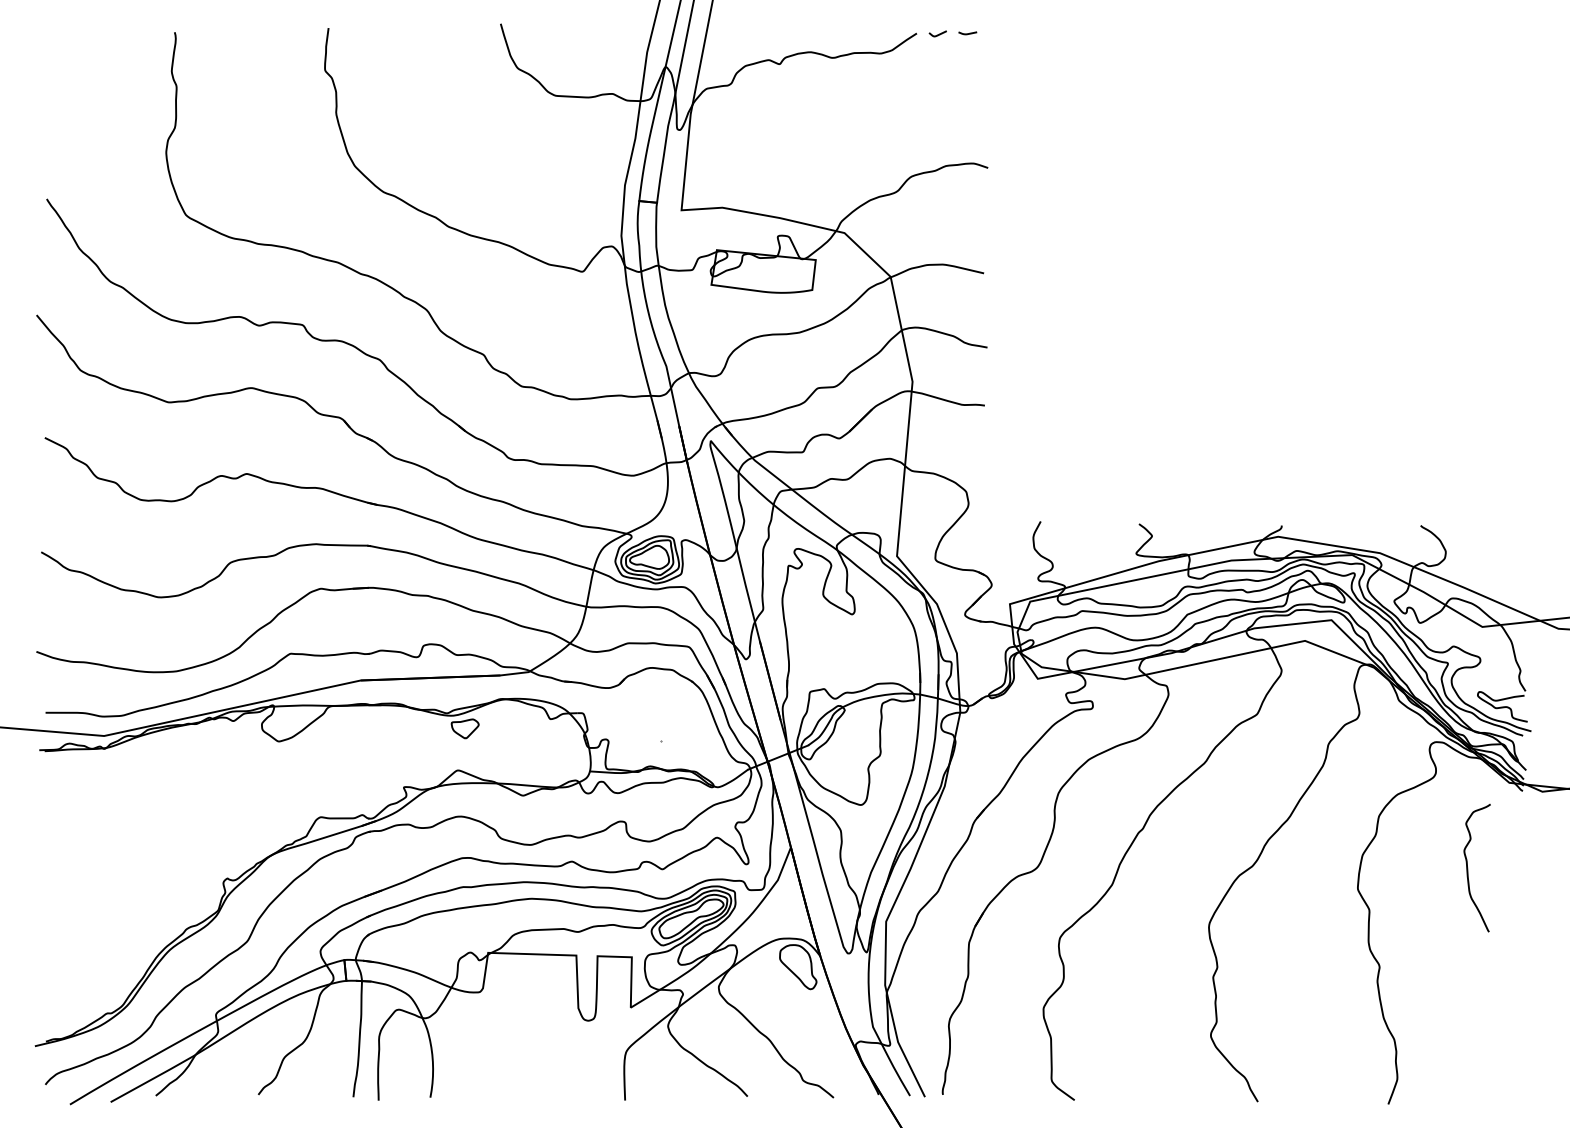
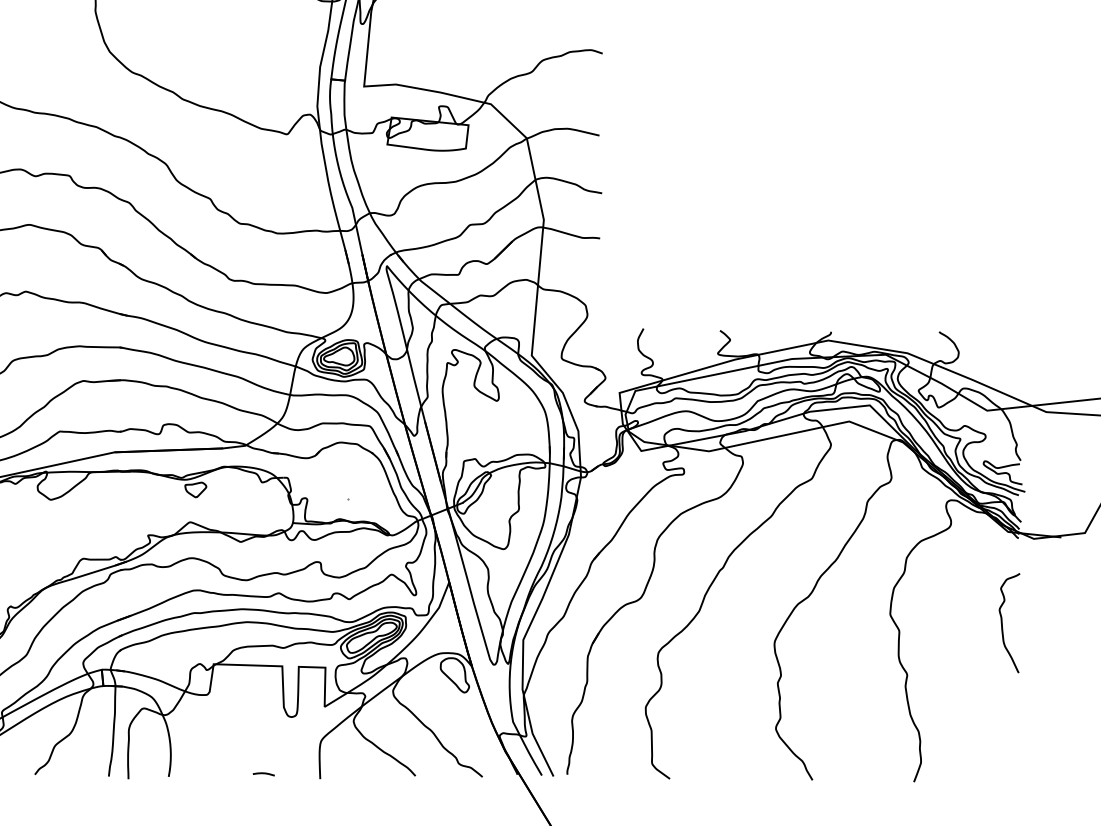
curve: (1468, 868) -> (1002, 623), moved
curve: (552, 1093) -> (263, 773), added

